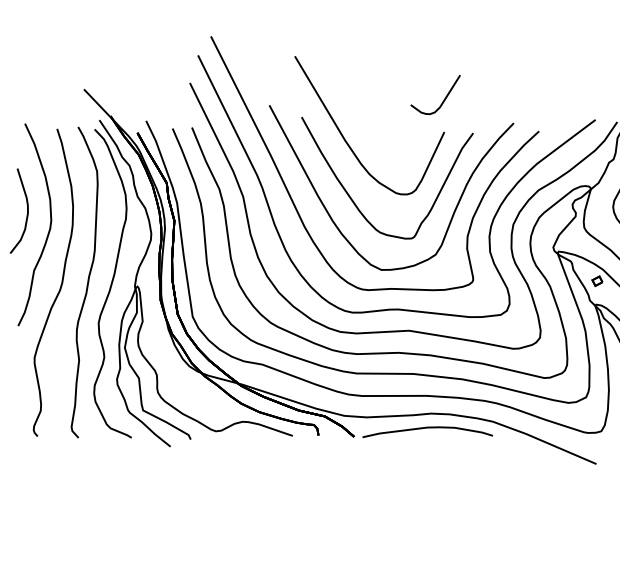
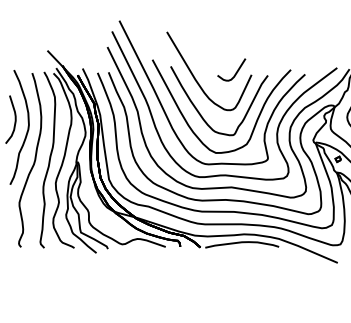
curve: (442, 99) -> (235, 72), moved

